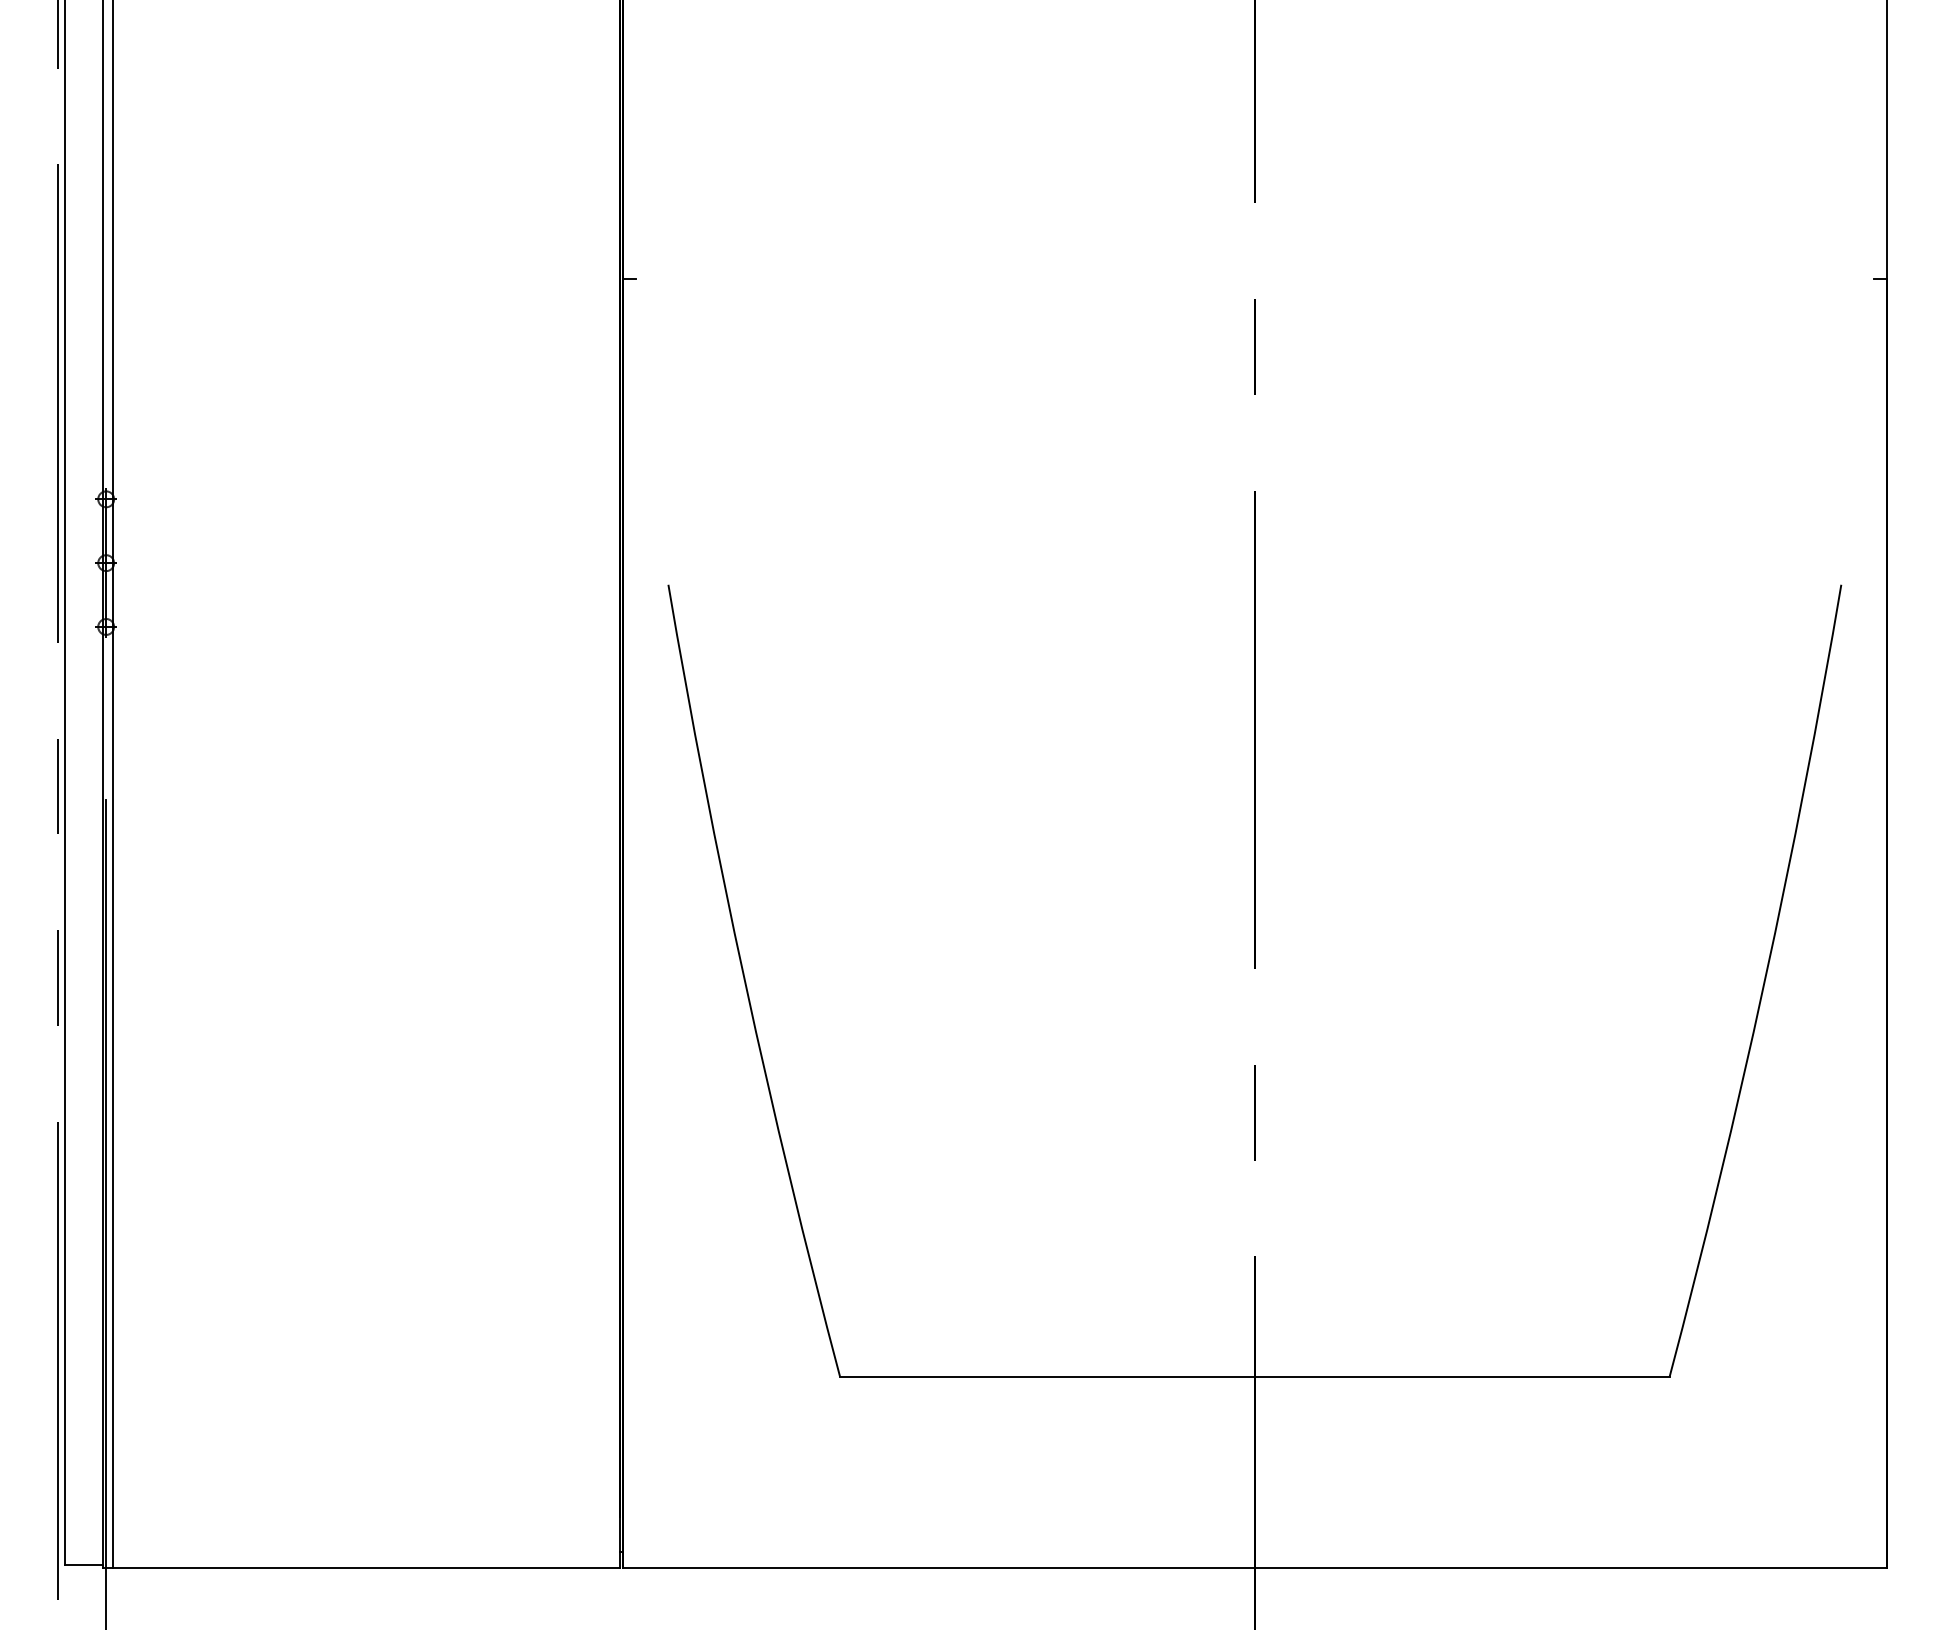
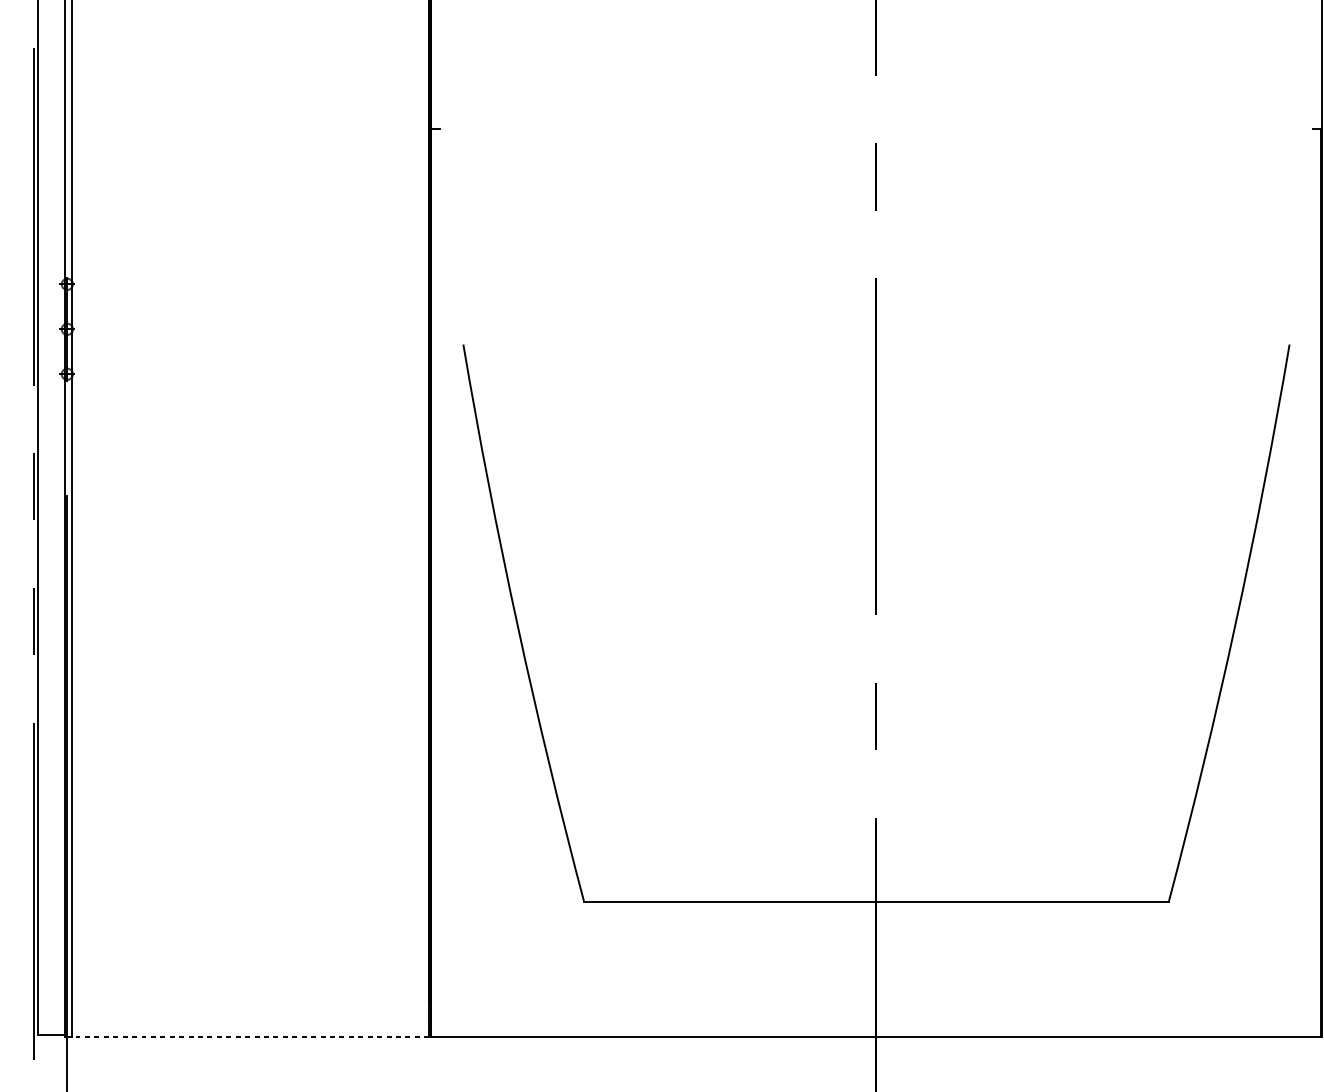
line: (366, 1568) -> (250, 1037), solid -> dashed

